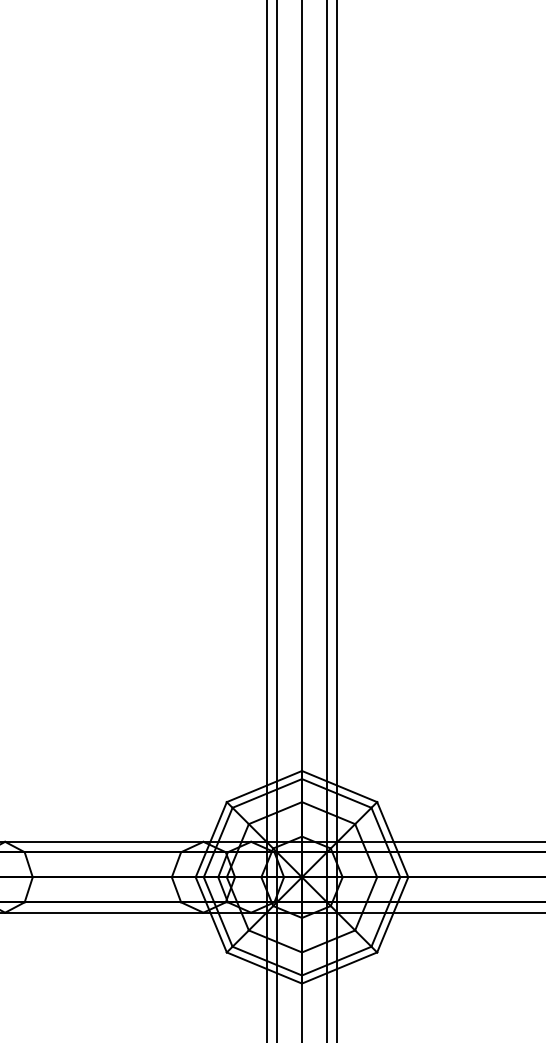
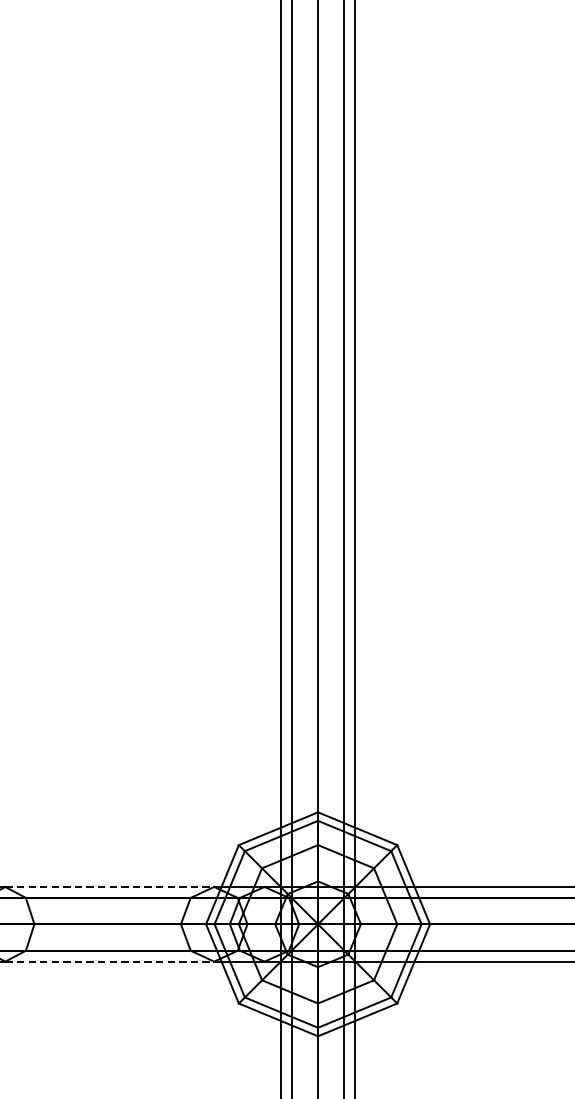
line: (104, 841) -> (109, 886), solid -> dashed
line: (104, 912) -> (109, 961), solid -> dashed

